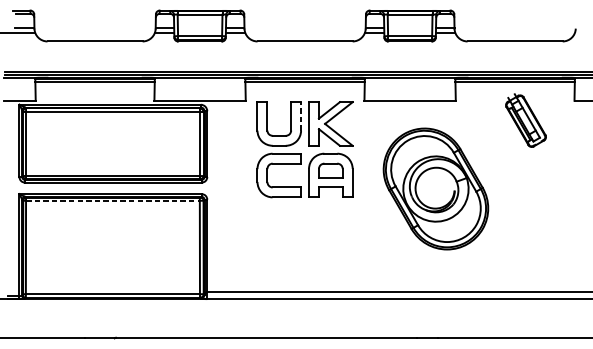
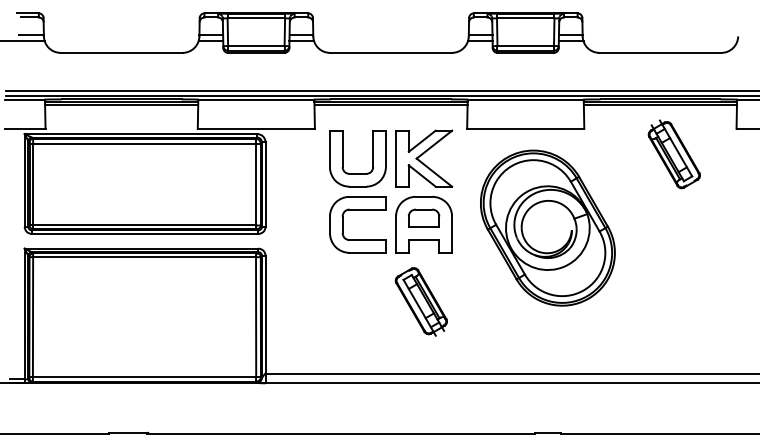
line: (300, 116) -> (385, 148), dashed -> solid
part: (435, 188) -> (547, 227), moved
line: (113, 201) -> (145, 257), dashed -> solid
part: (328, 235) -> (420, 301), added

